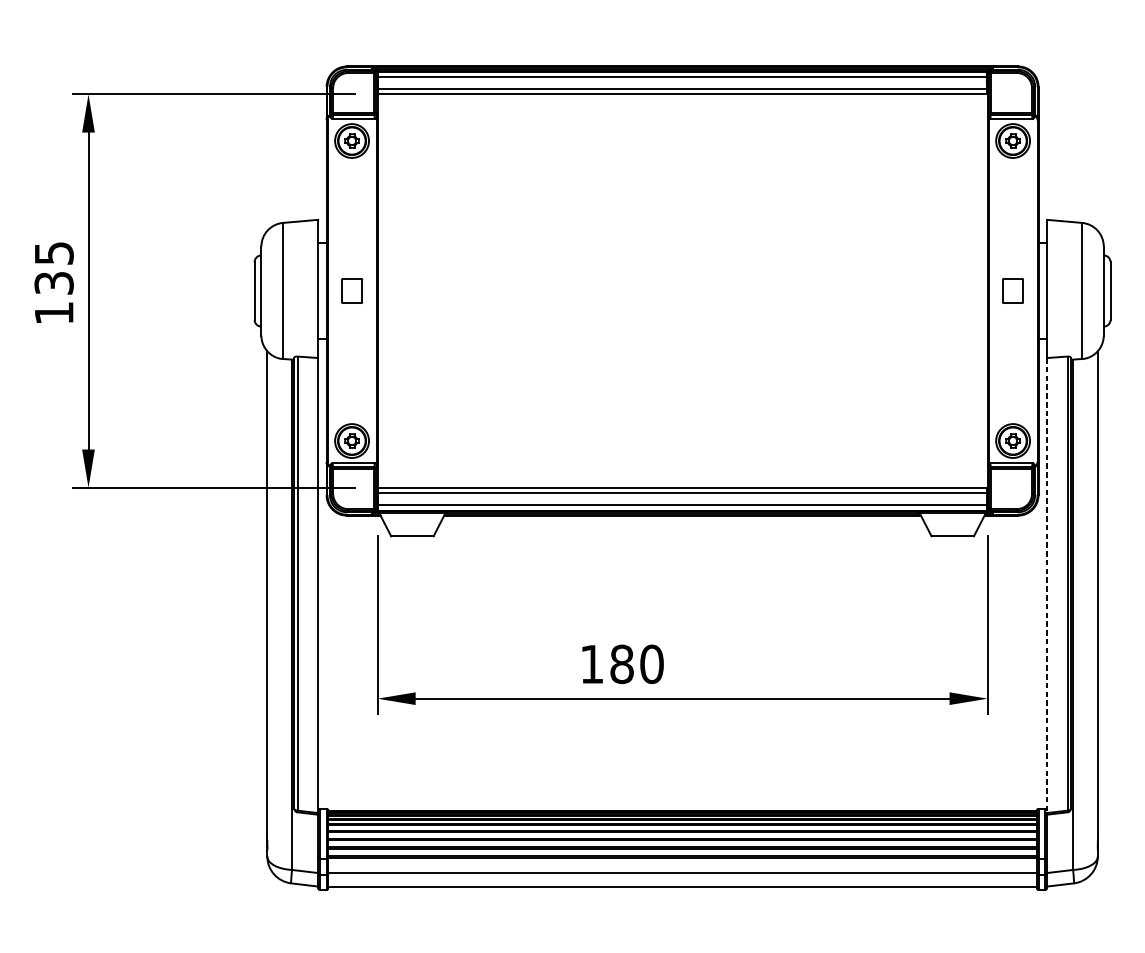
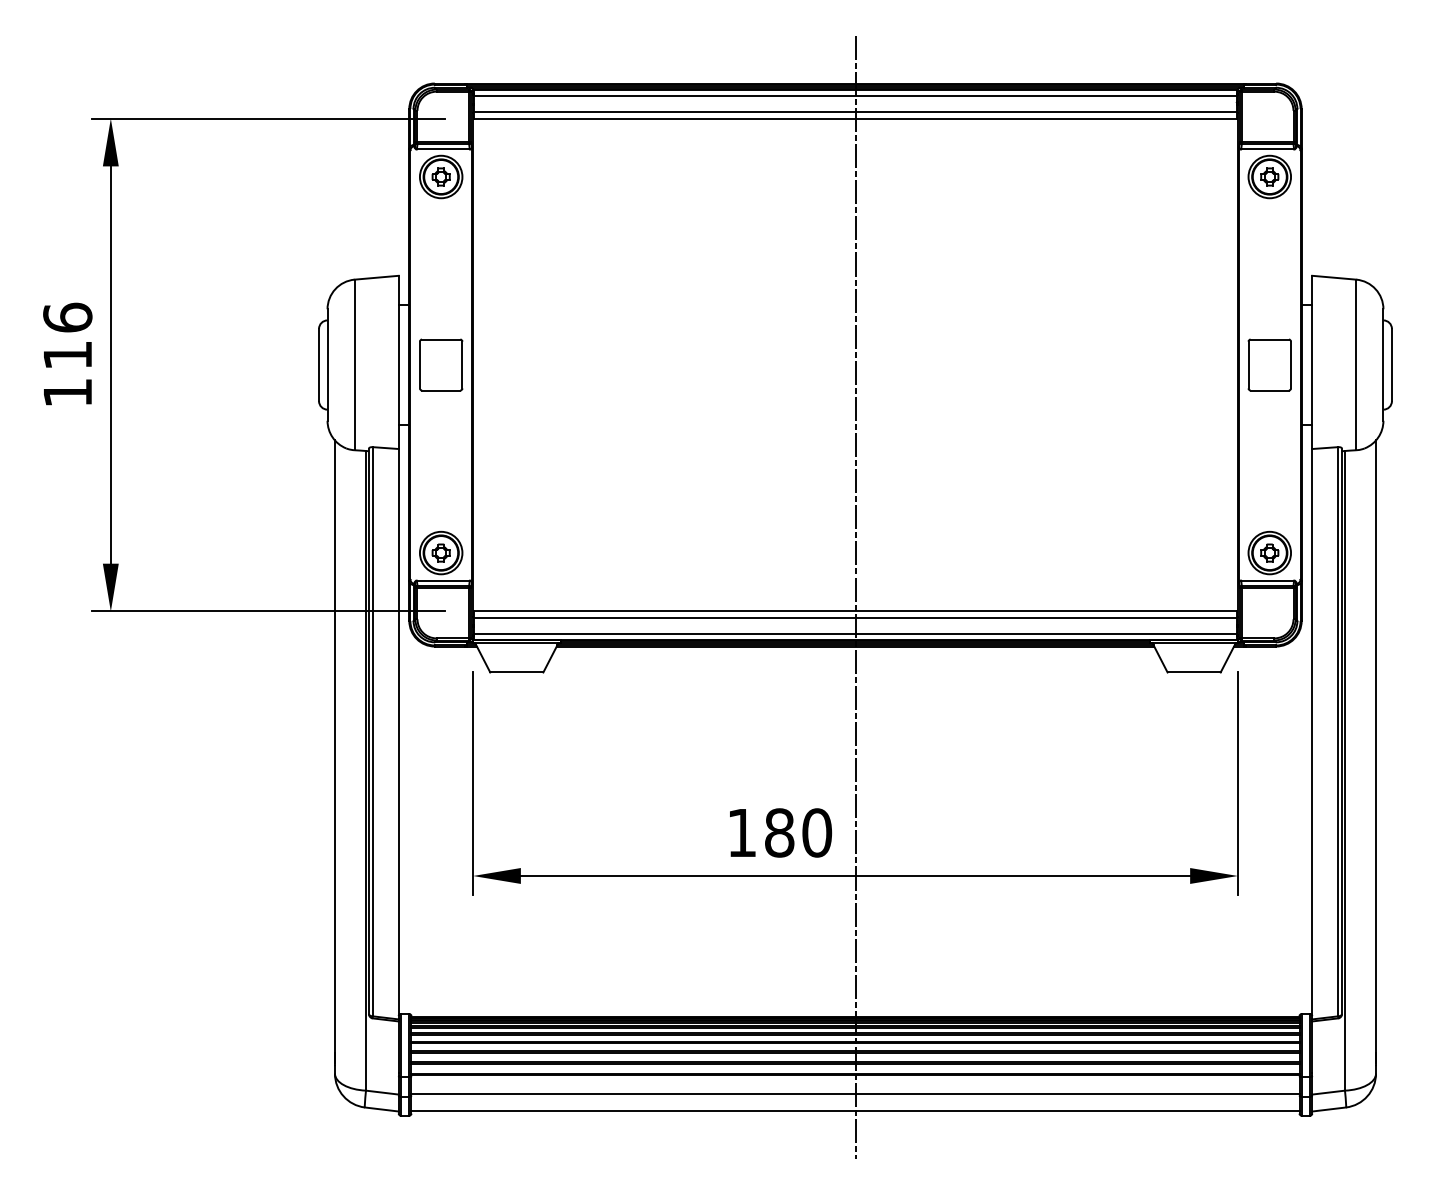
text: (53, 267) -> (67, 335), 135 -> 116
part: (352, 290) -> (441, 364), size x1.67
part: (1012, 290) -> (1269, 364), size x1.67
line: (682, 476) -> (855, 597), added
line: (1047, 585) -> (1312, 734), dashed -> solid

